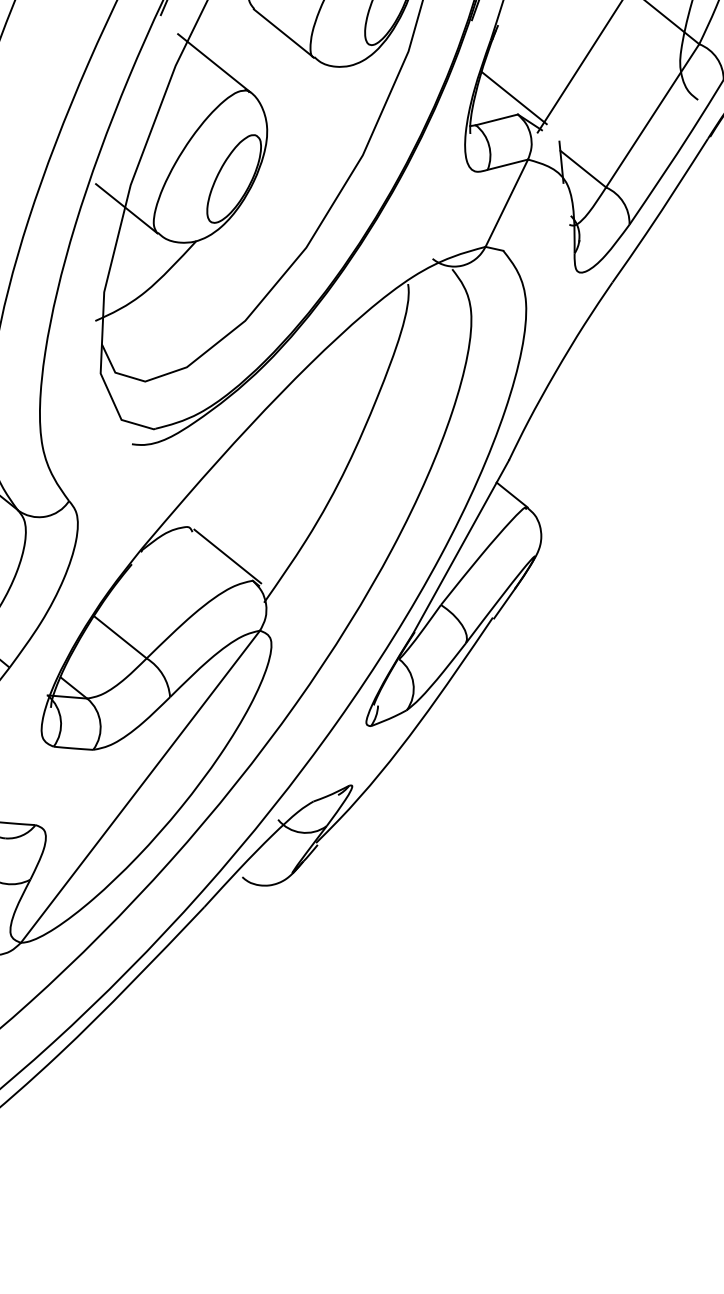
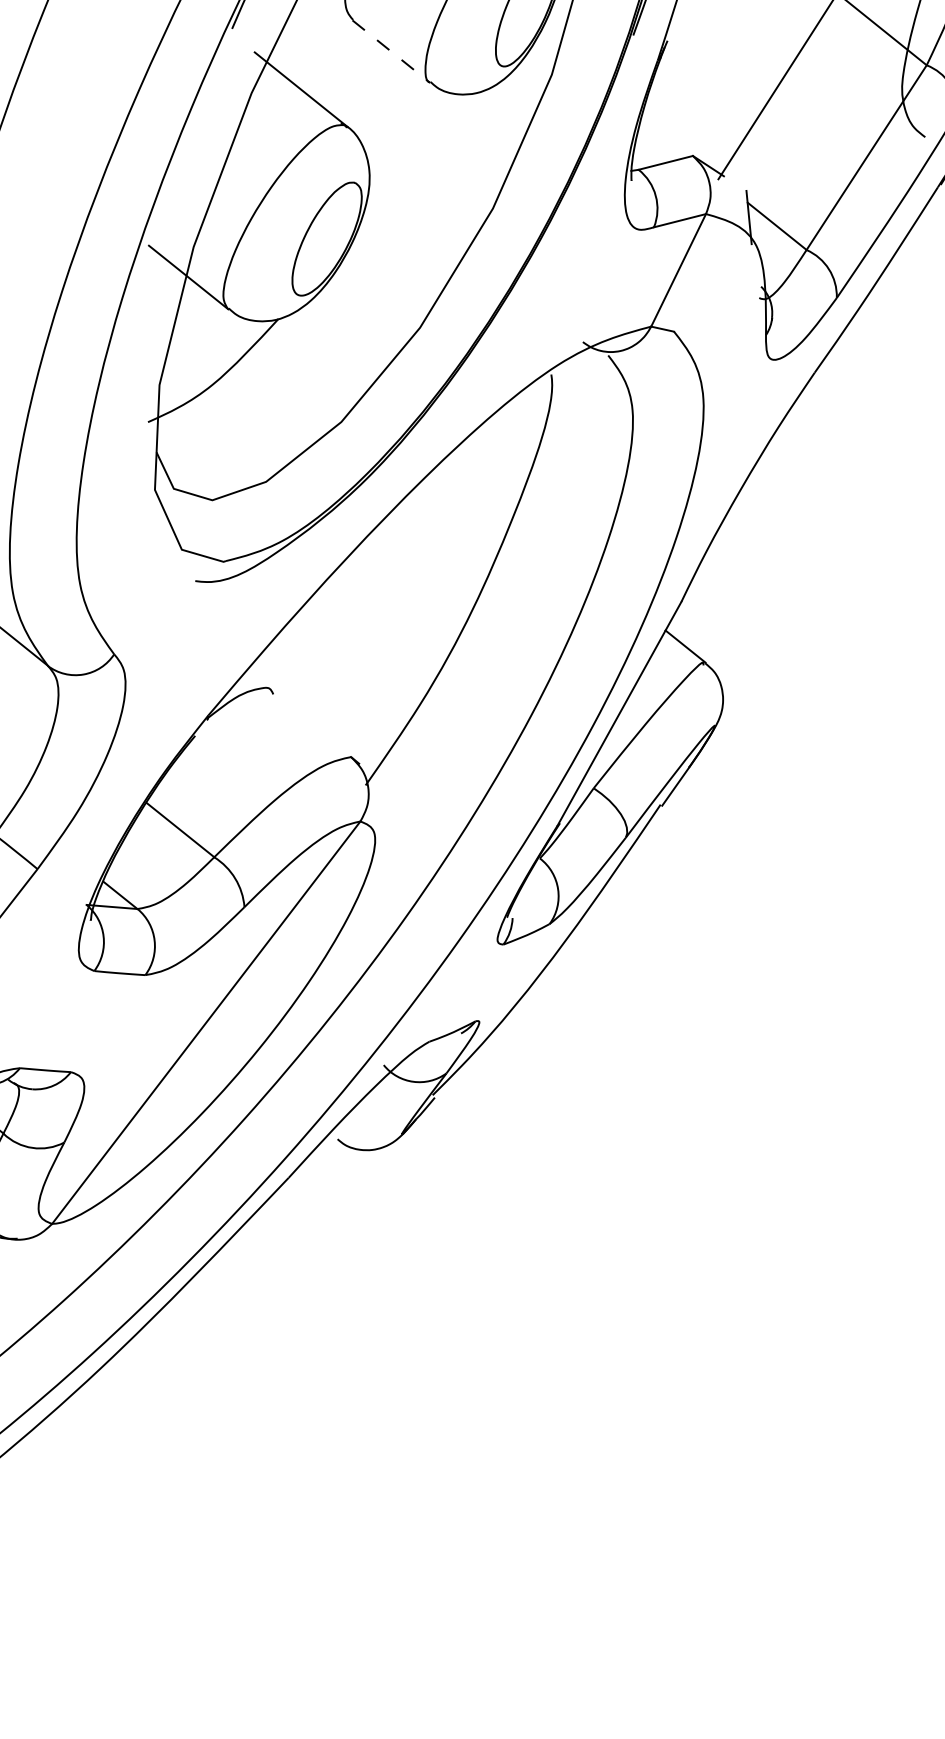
line: (284, 33) -> (391, 51), solid -> dashed
line: (514, 97) -> (688, 134), removed
line: (227, 556) -> (318, 725), removed

